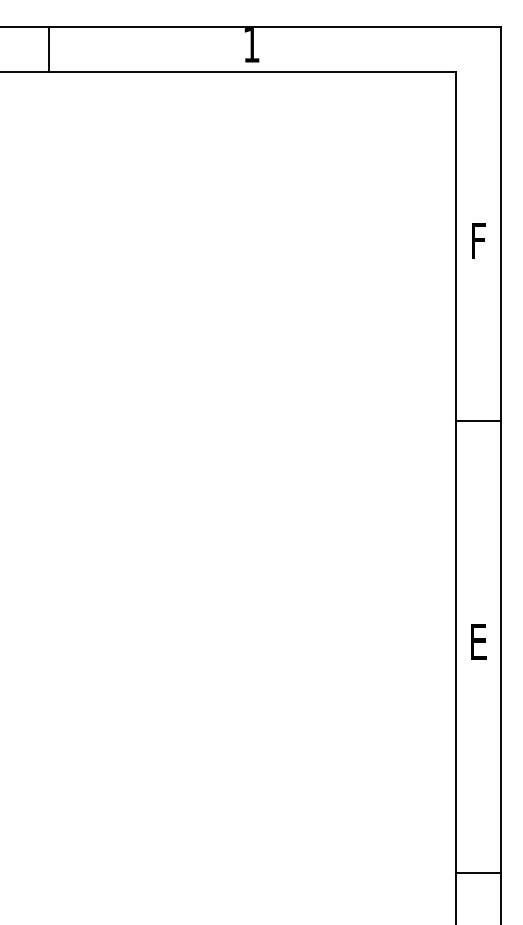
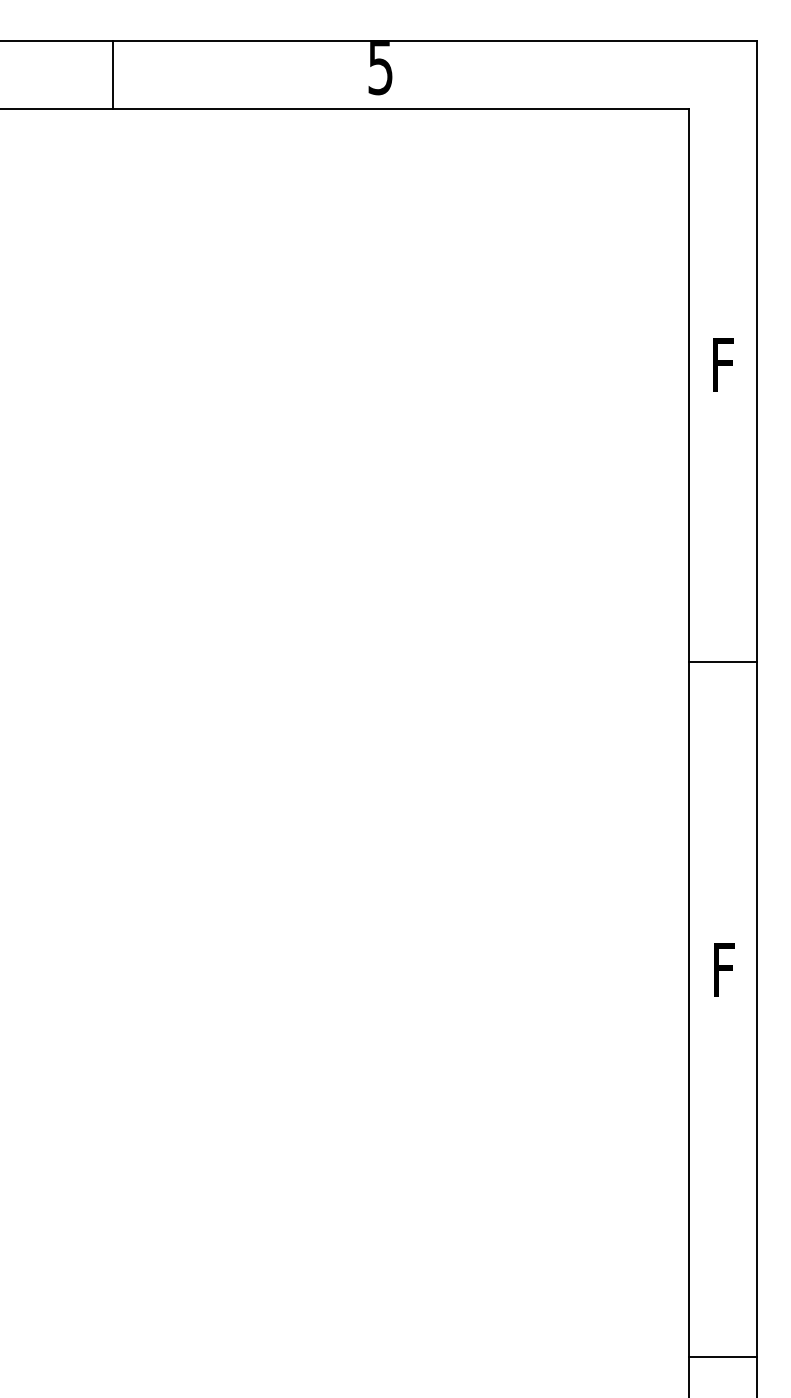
text: (251, 45) -> (380, 68), 1 -> 5
line: (48, 49) -> (112, 74), moved
line: (477, 420) -> (722, 661), moved
text: (478, 641) -> (723, 969), E -> F
line: (477, 873) -> (722, 1358), moved

